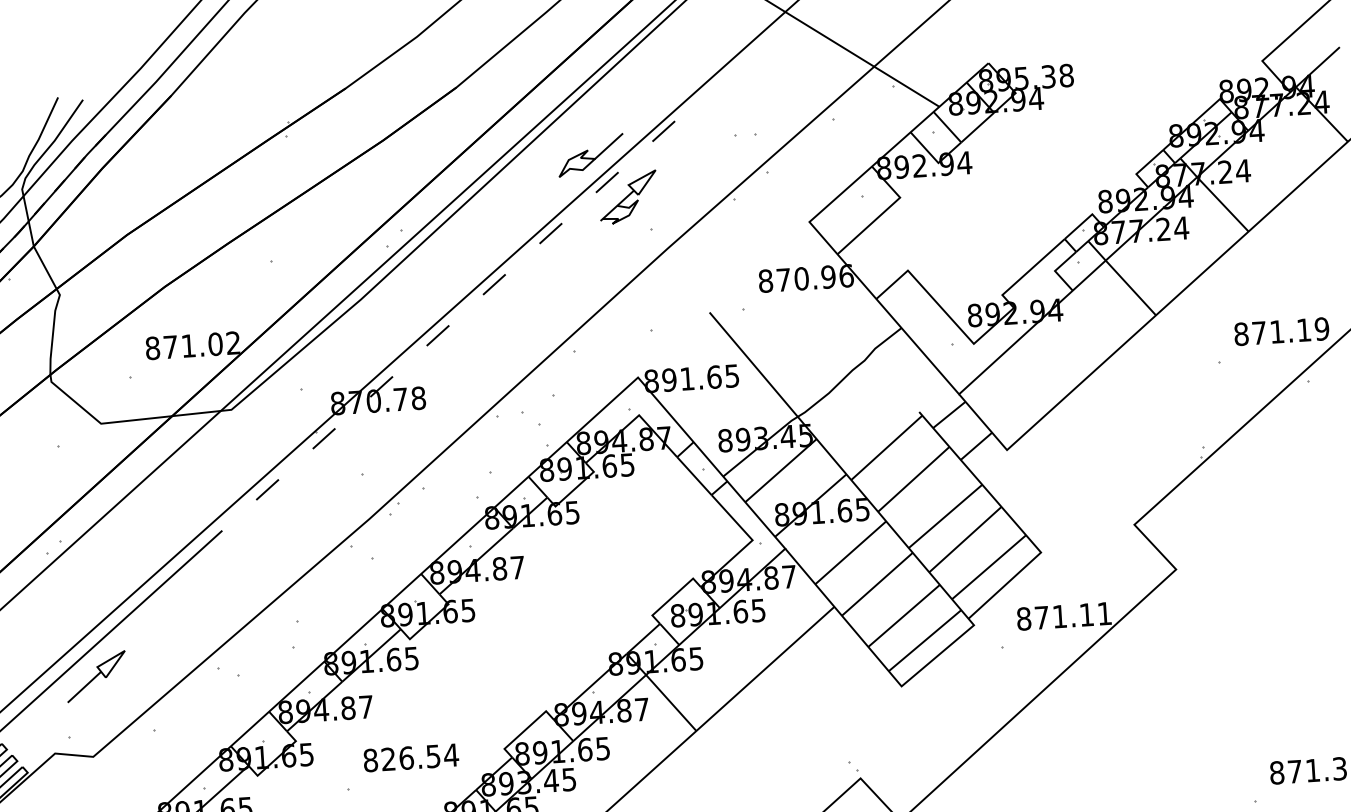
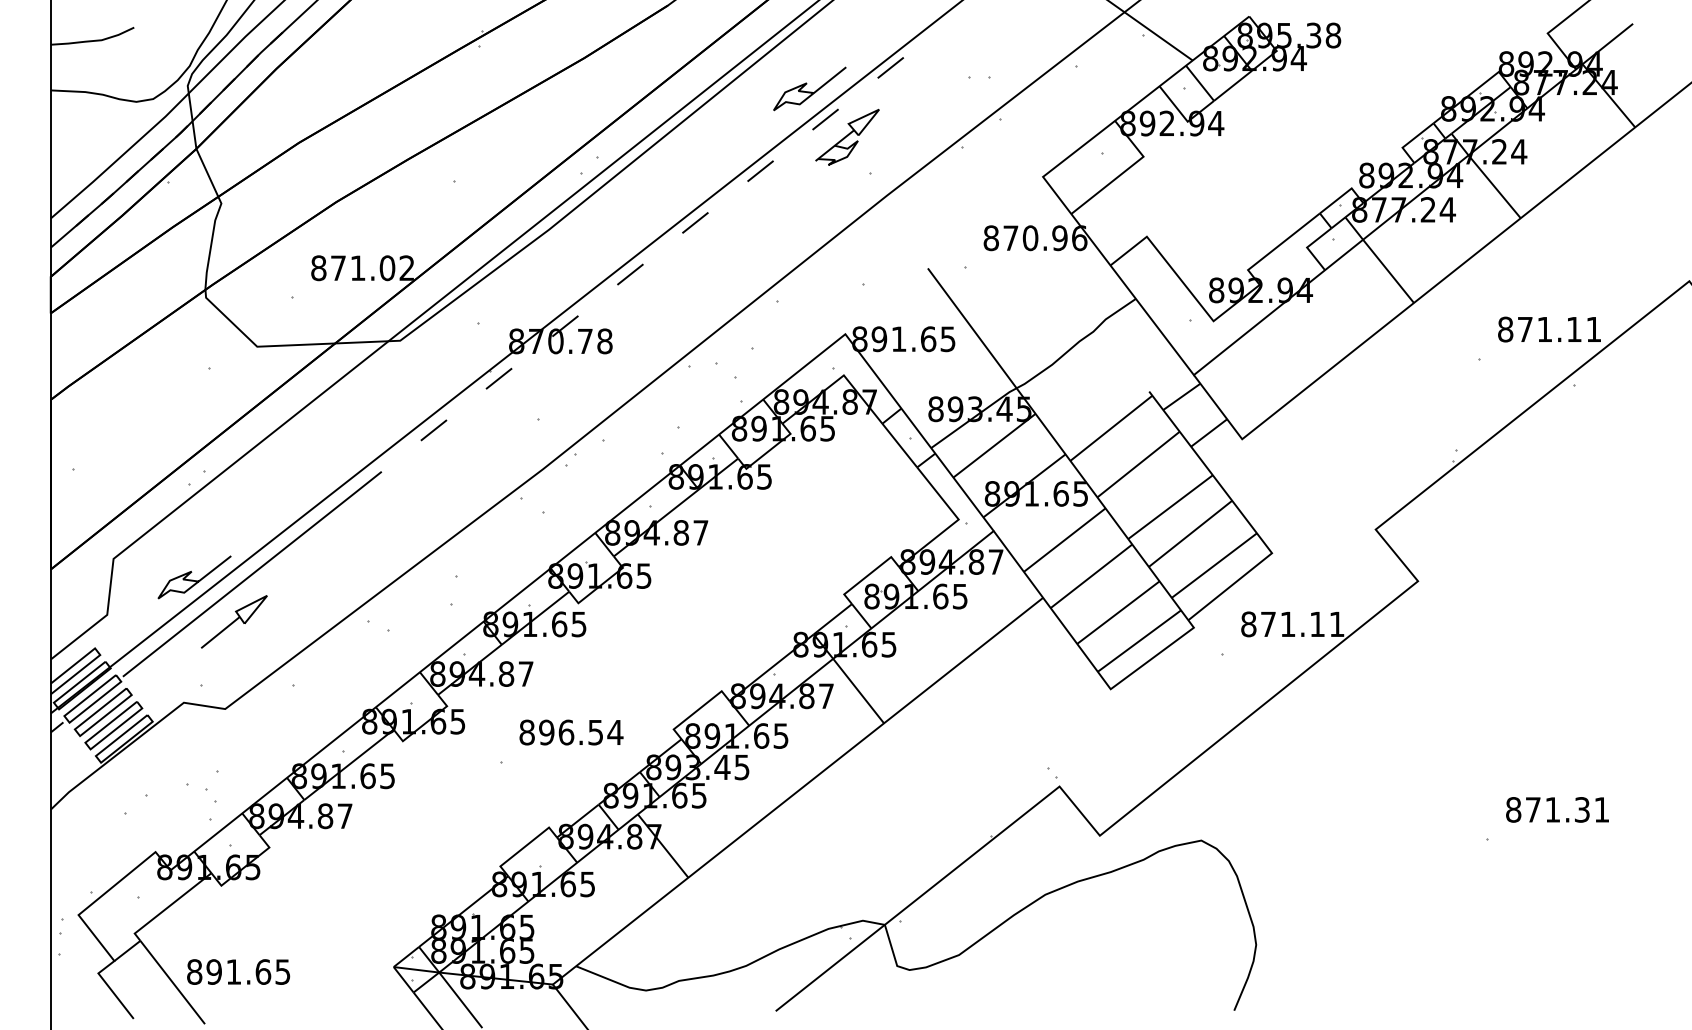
text: (1321, 328) -> (1593, 329), 871.19 -> 871.11
curve: (56, 640) -> (193, 579), added
text: (388, 759) -> (546, 732), 826.54 -> 896.54

